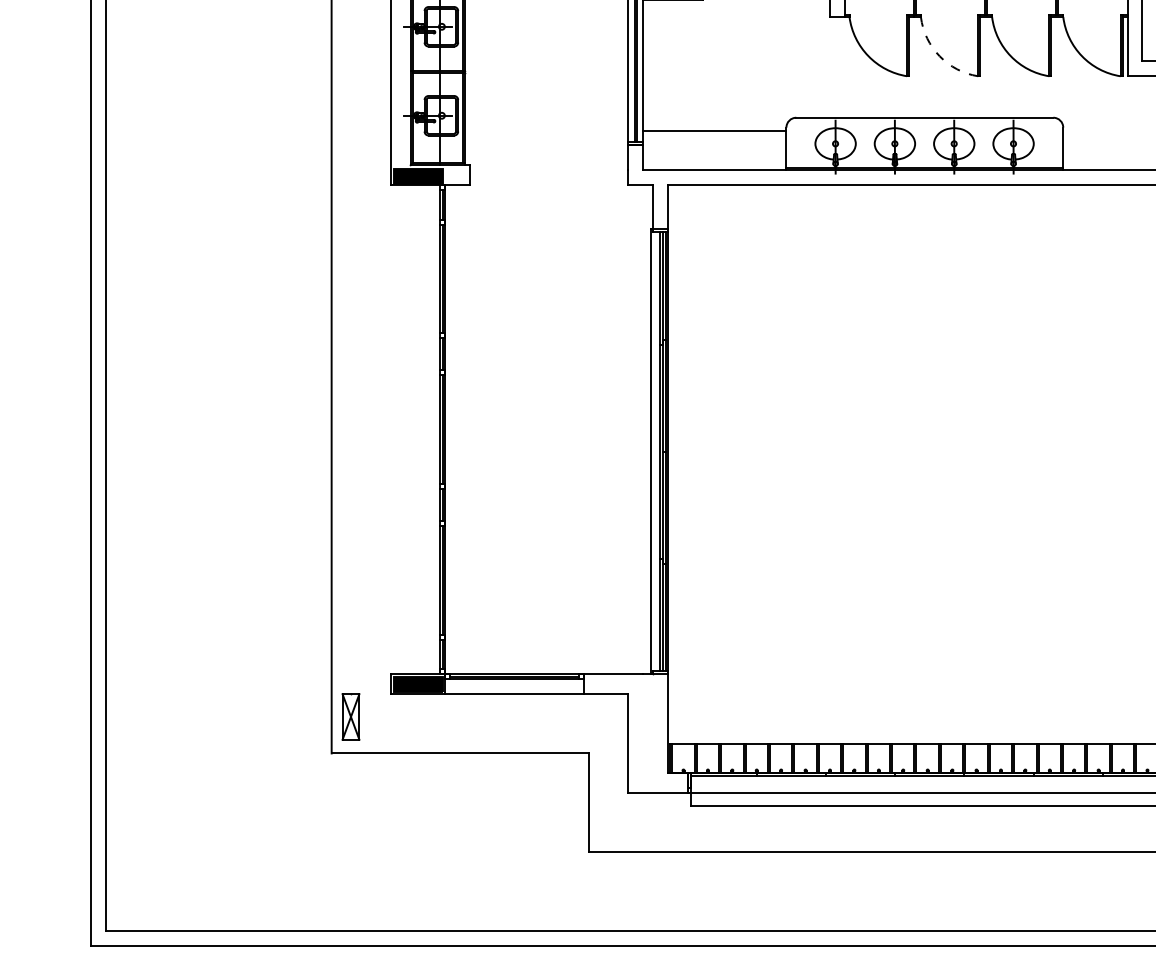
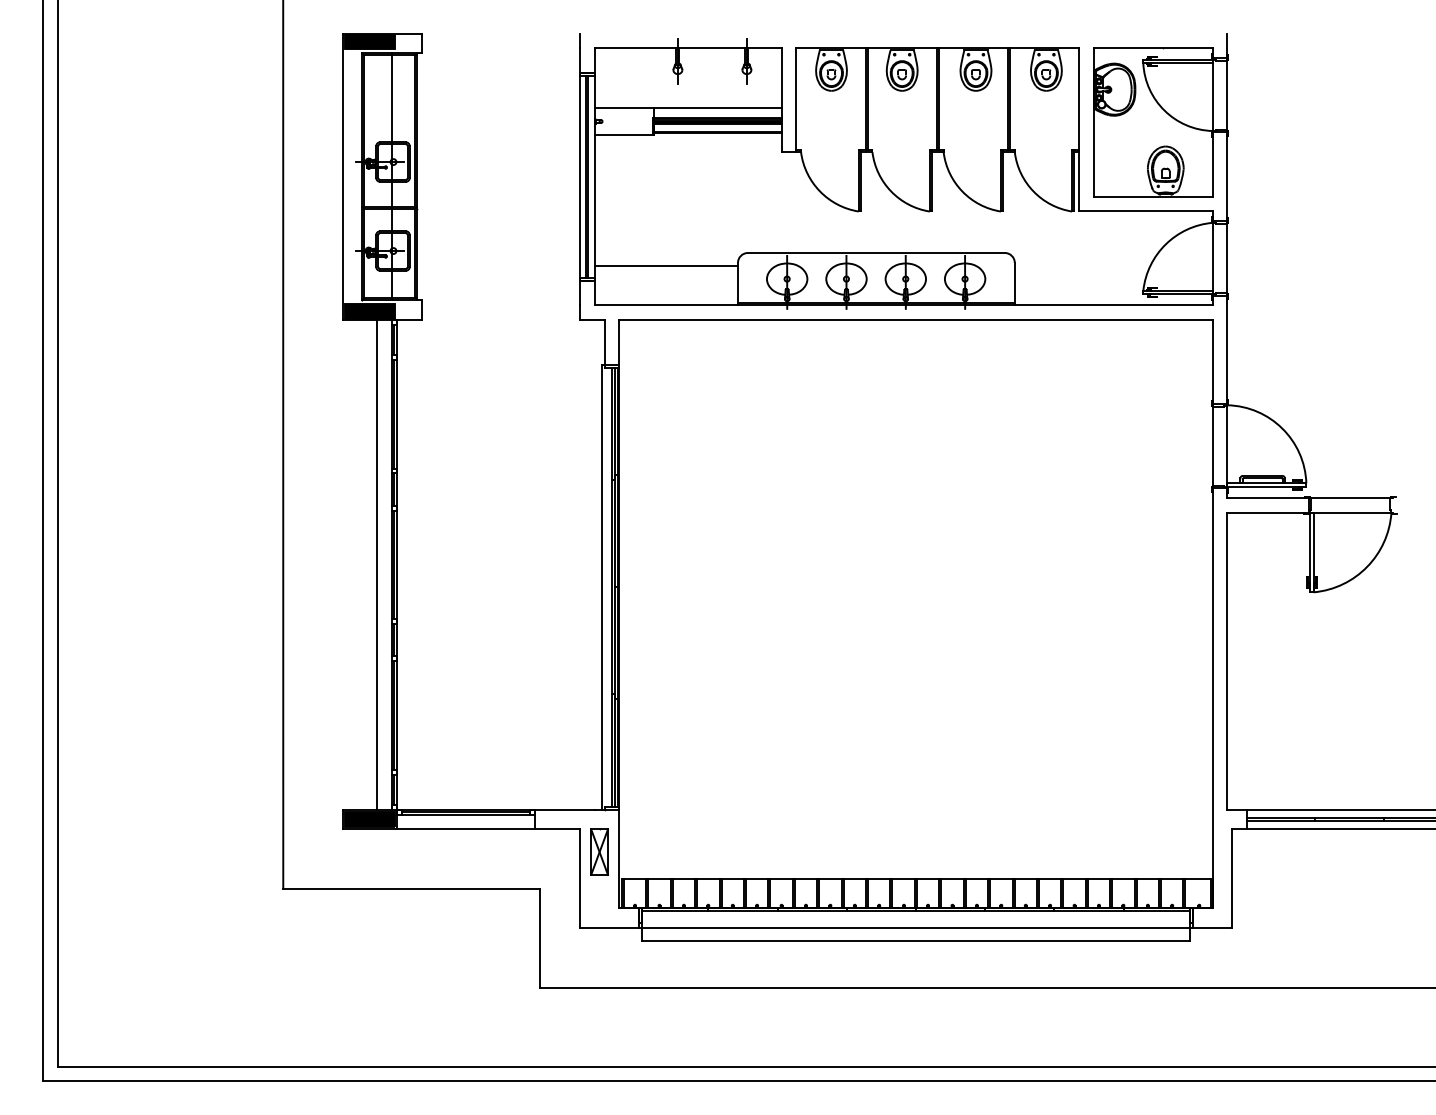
arc: (939, 56) -> (891, 191), dashed -> solid
line: (425, 429) -> (377, 564), added
part: (350, 716) -> (599, 851), moved

